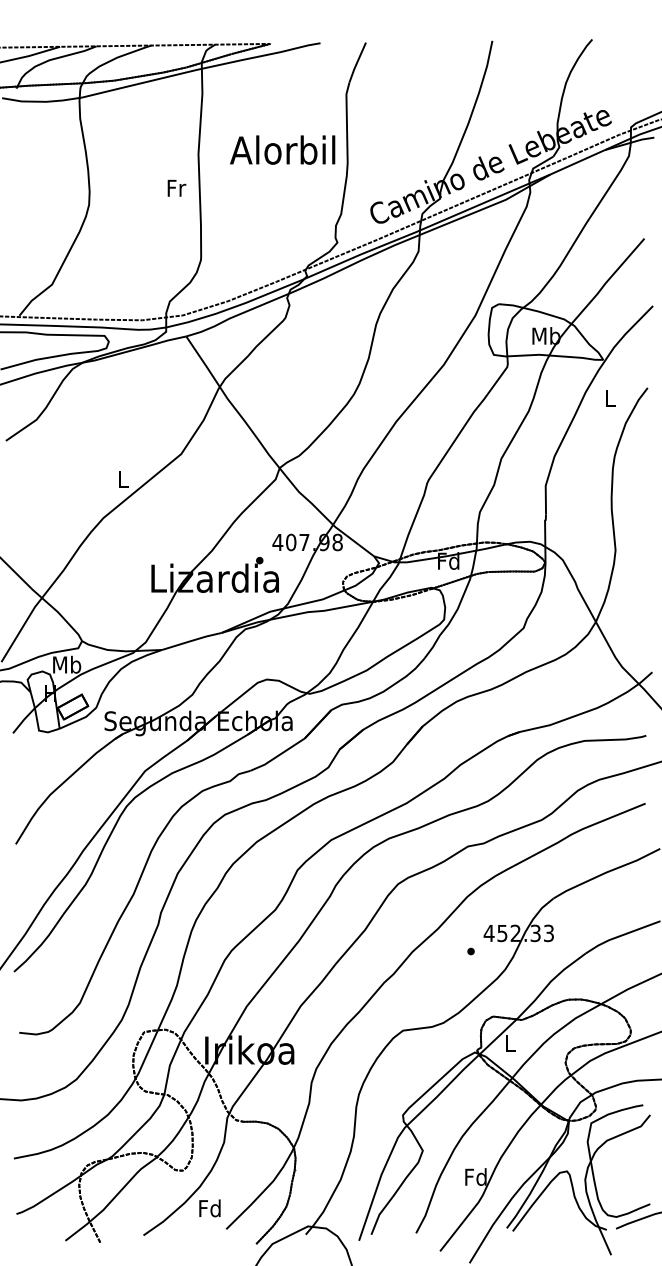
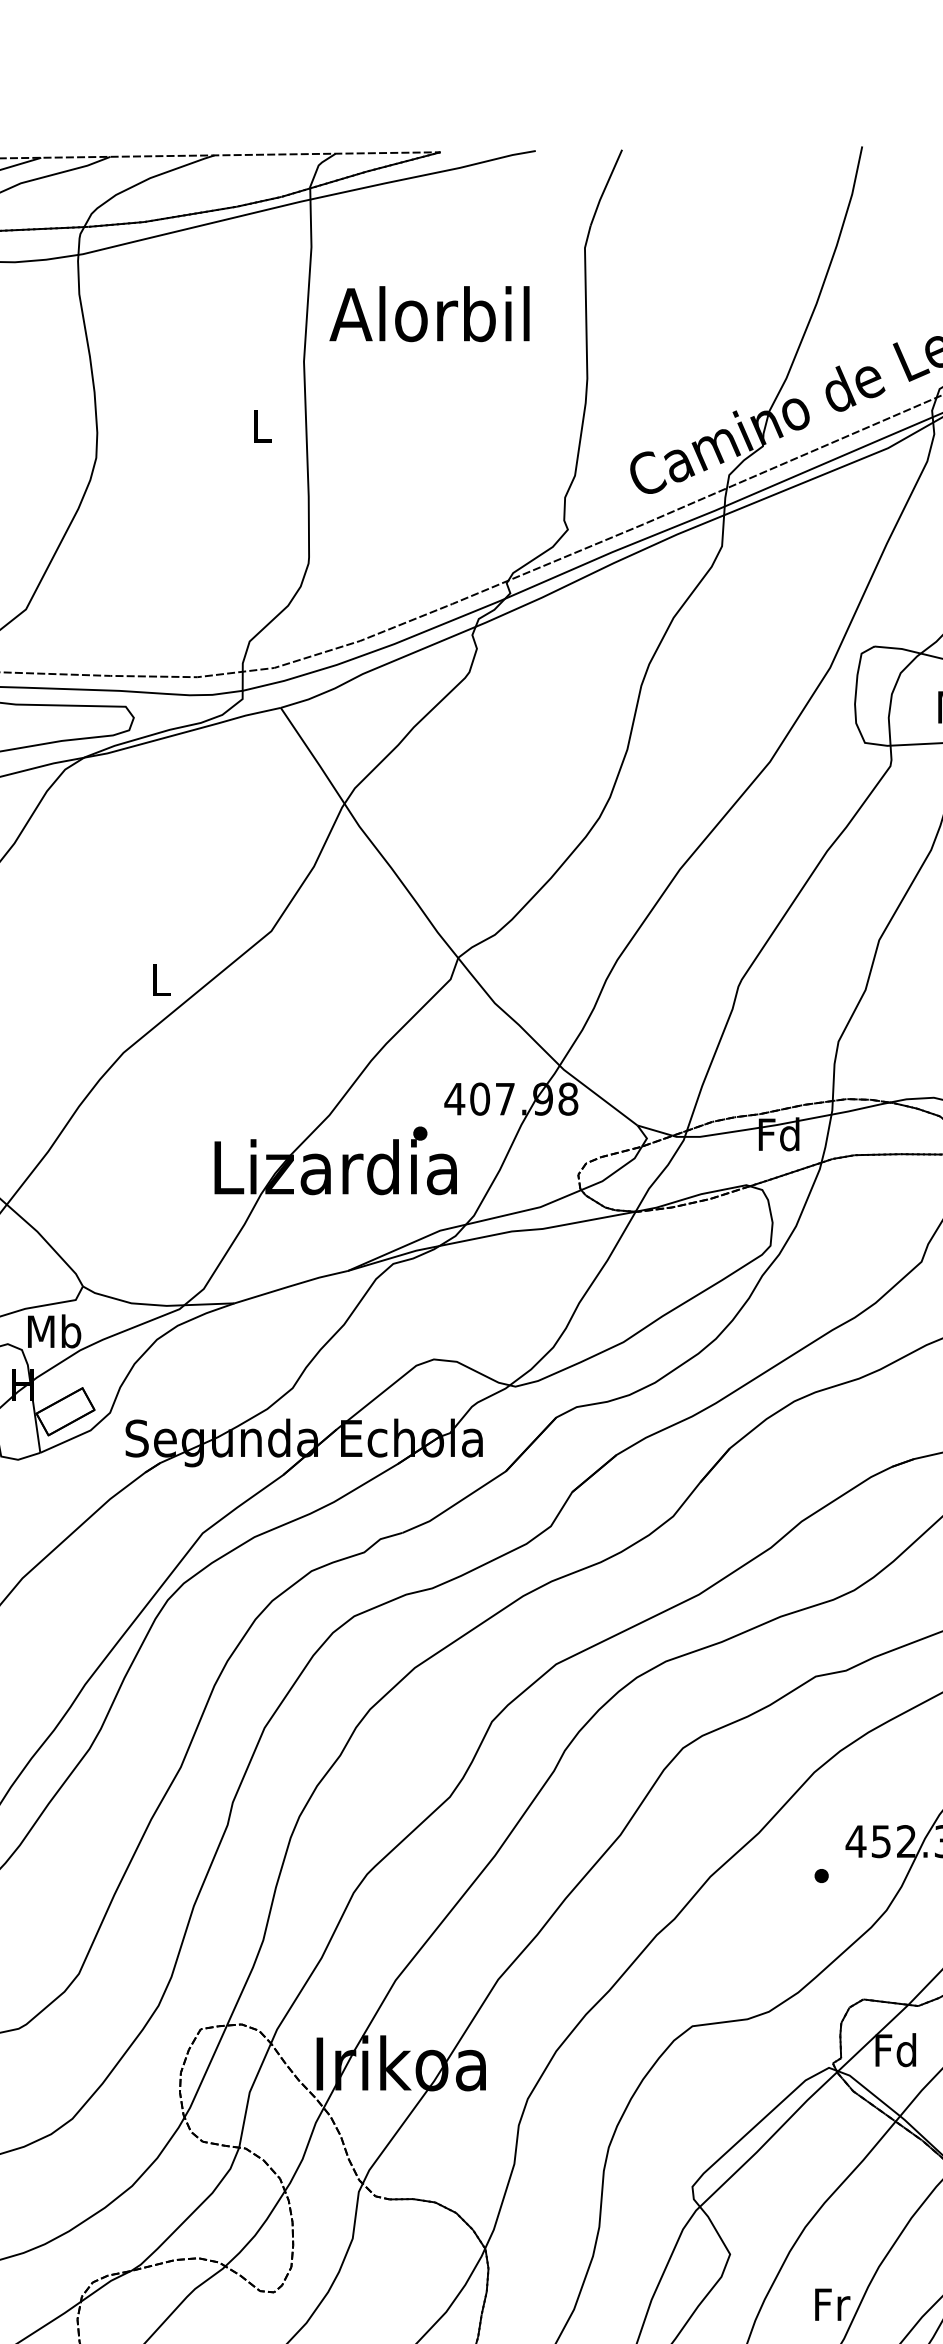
text: (282, 149) -> (429, 312), moved
text: (176, 187) -> (262, 424), Fr -> L
text: (509, 1043) -> (894, 2050), L -> Fd
text: (475, 1176) -> (830, 2303), Fd -> Fr

